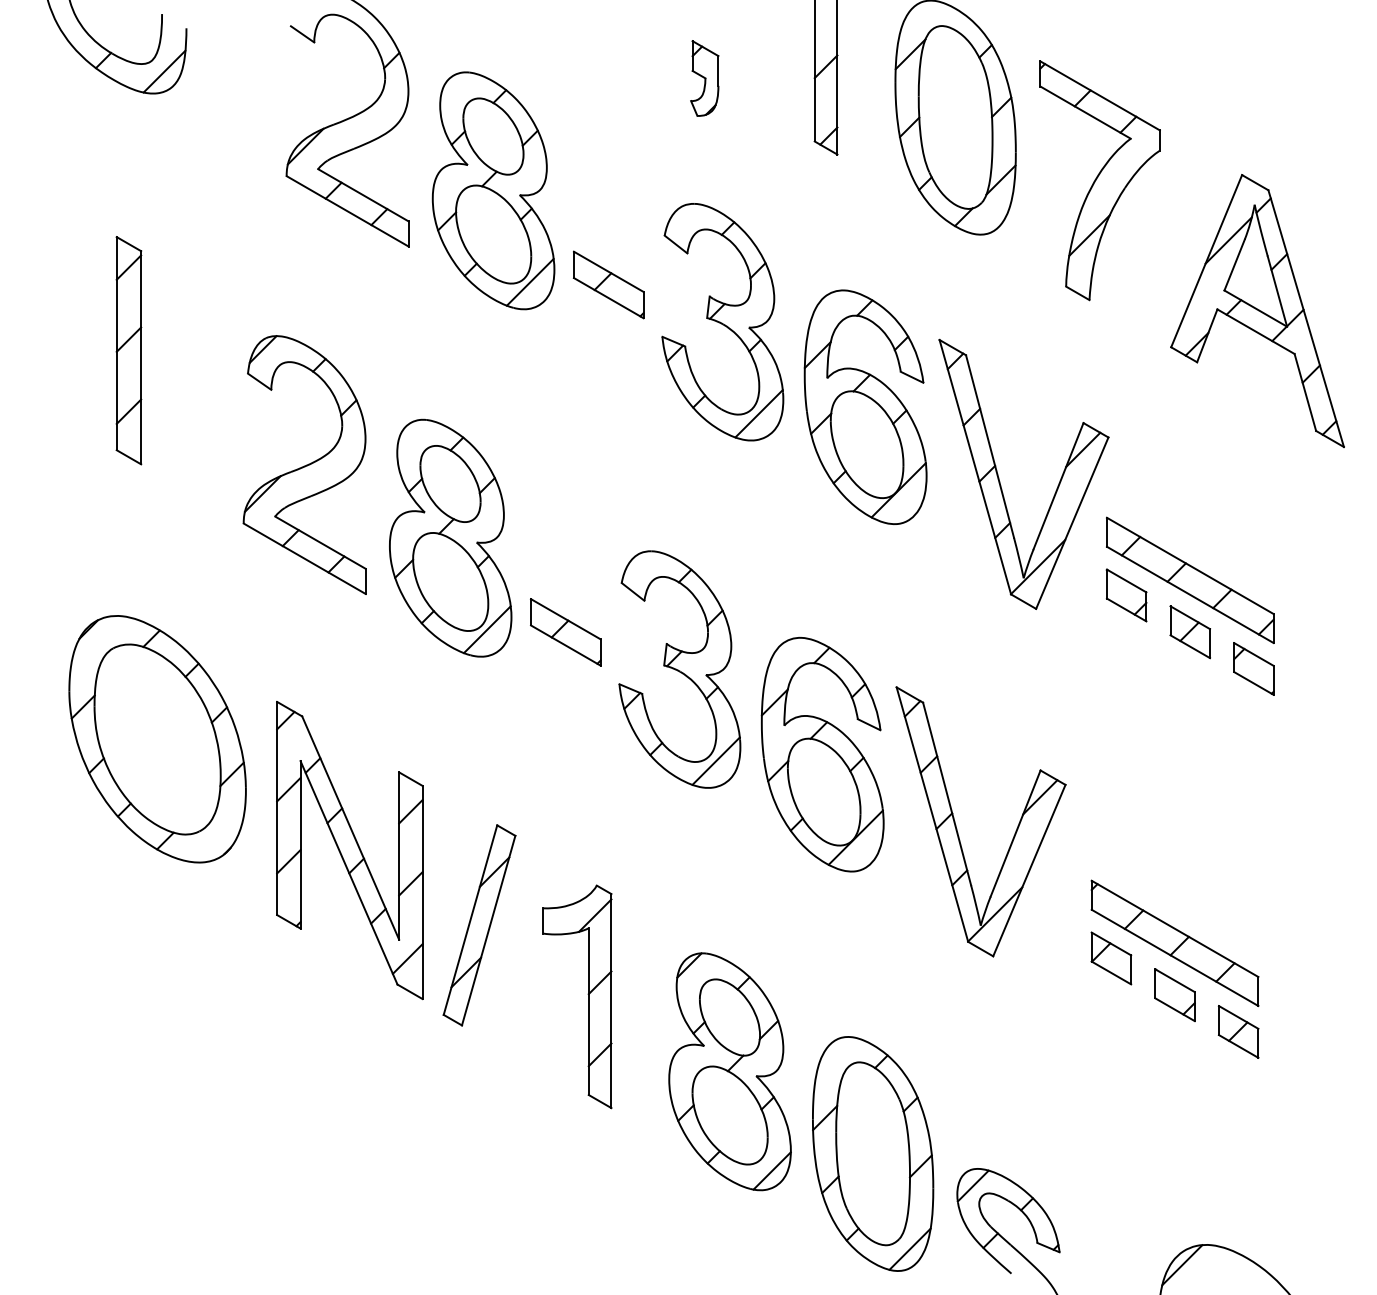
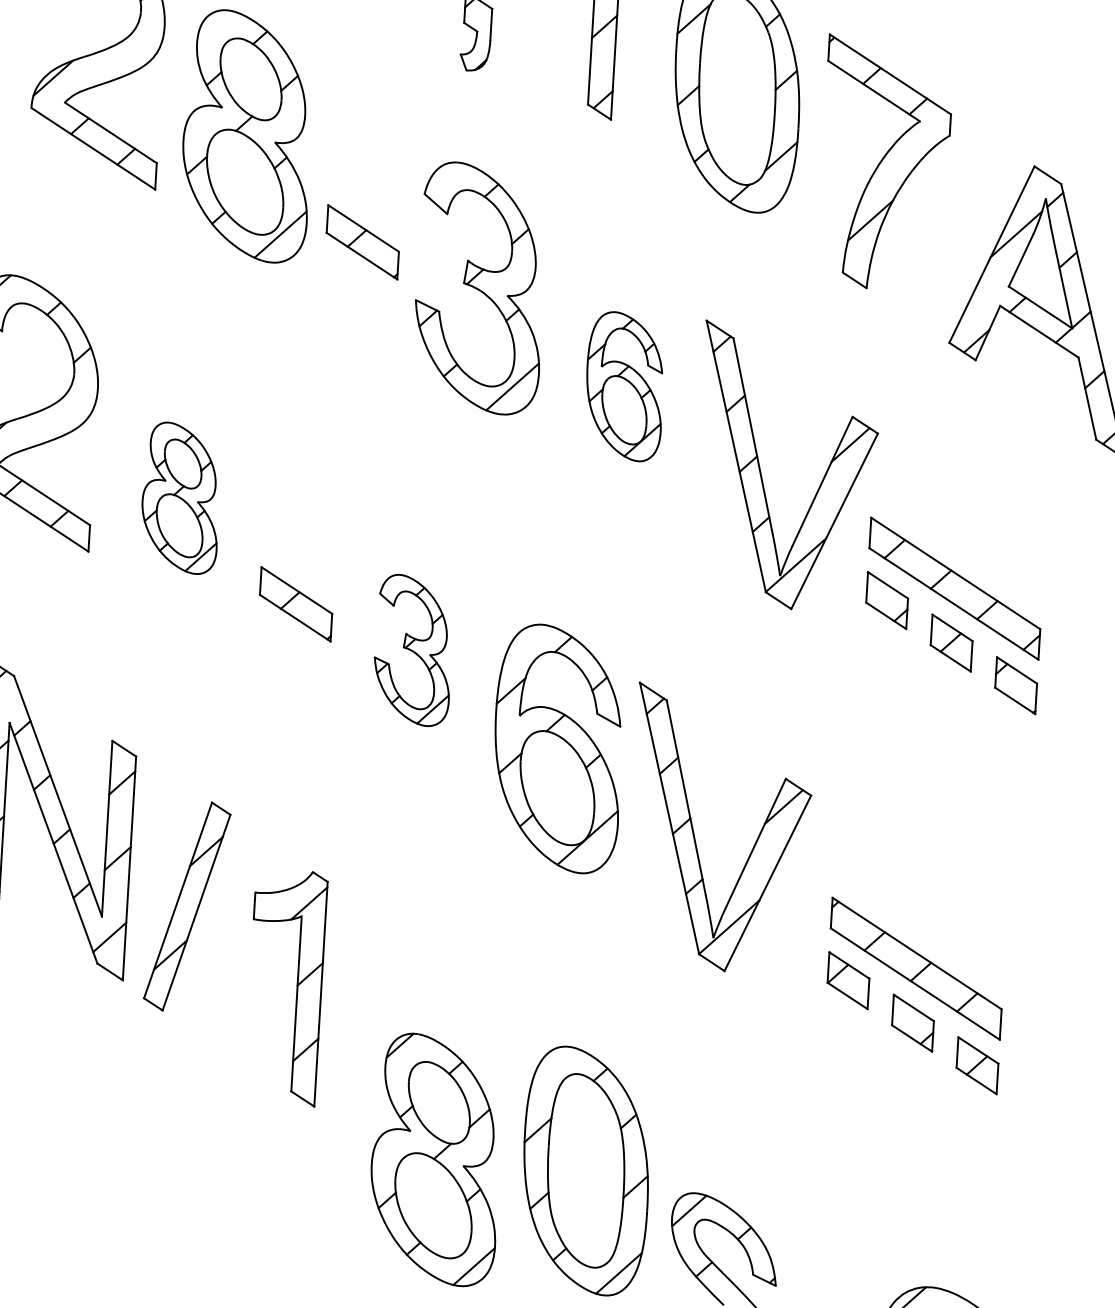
part: (865, 406) -> (624, 385), size x0.6
part: (450, 537) -> (180, 497), size x0.6
part: (679, 669) -> (413, 650), size x0.6
part: (729, 1071) -> (435, 1159), moved

